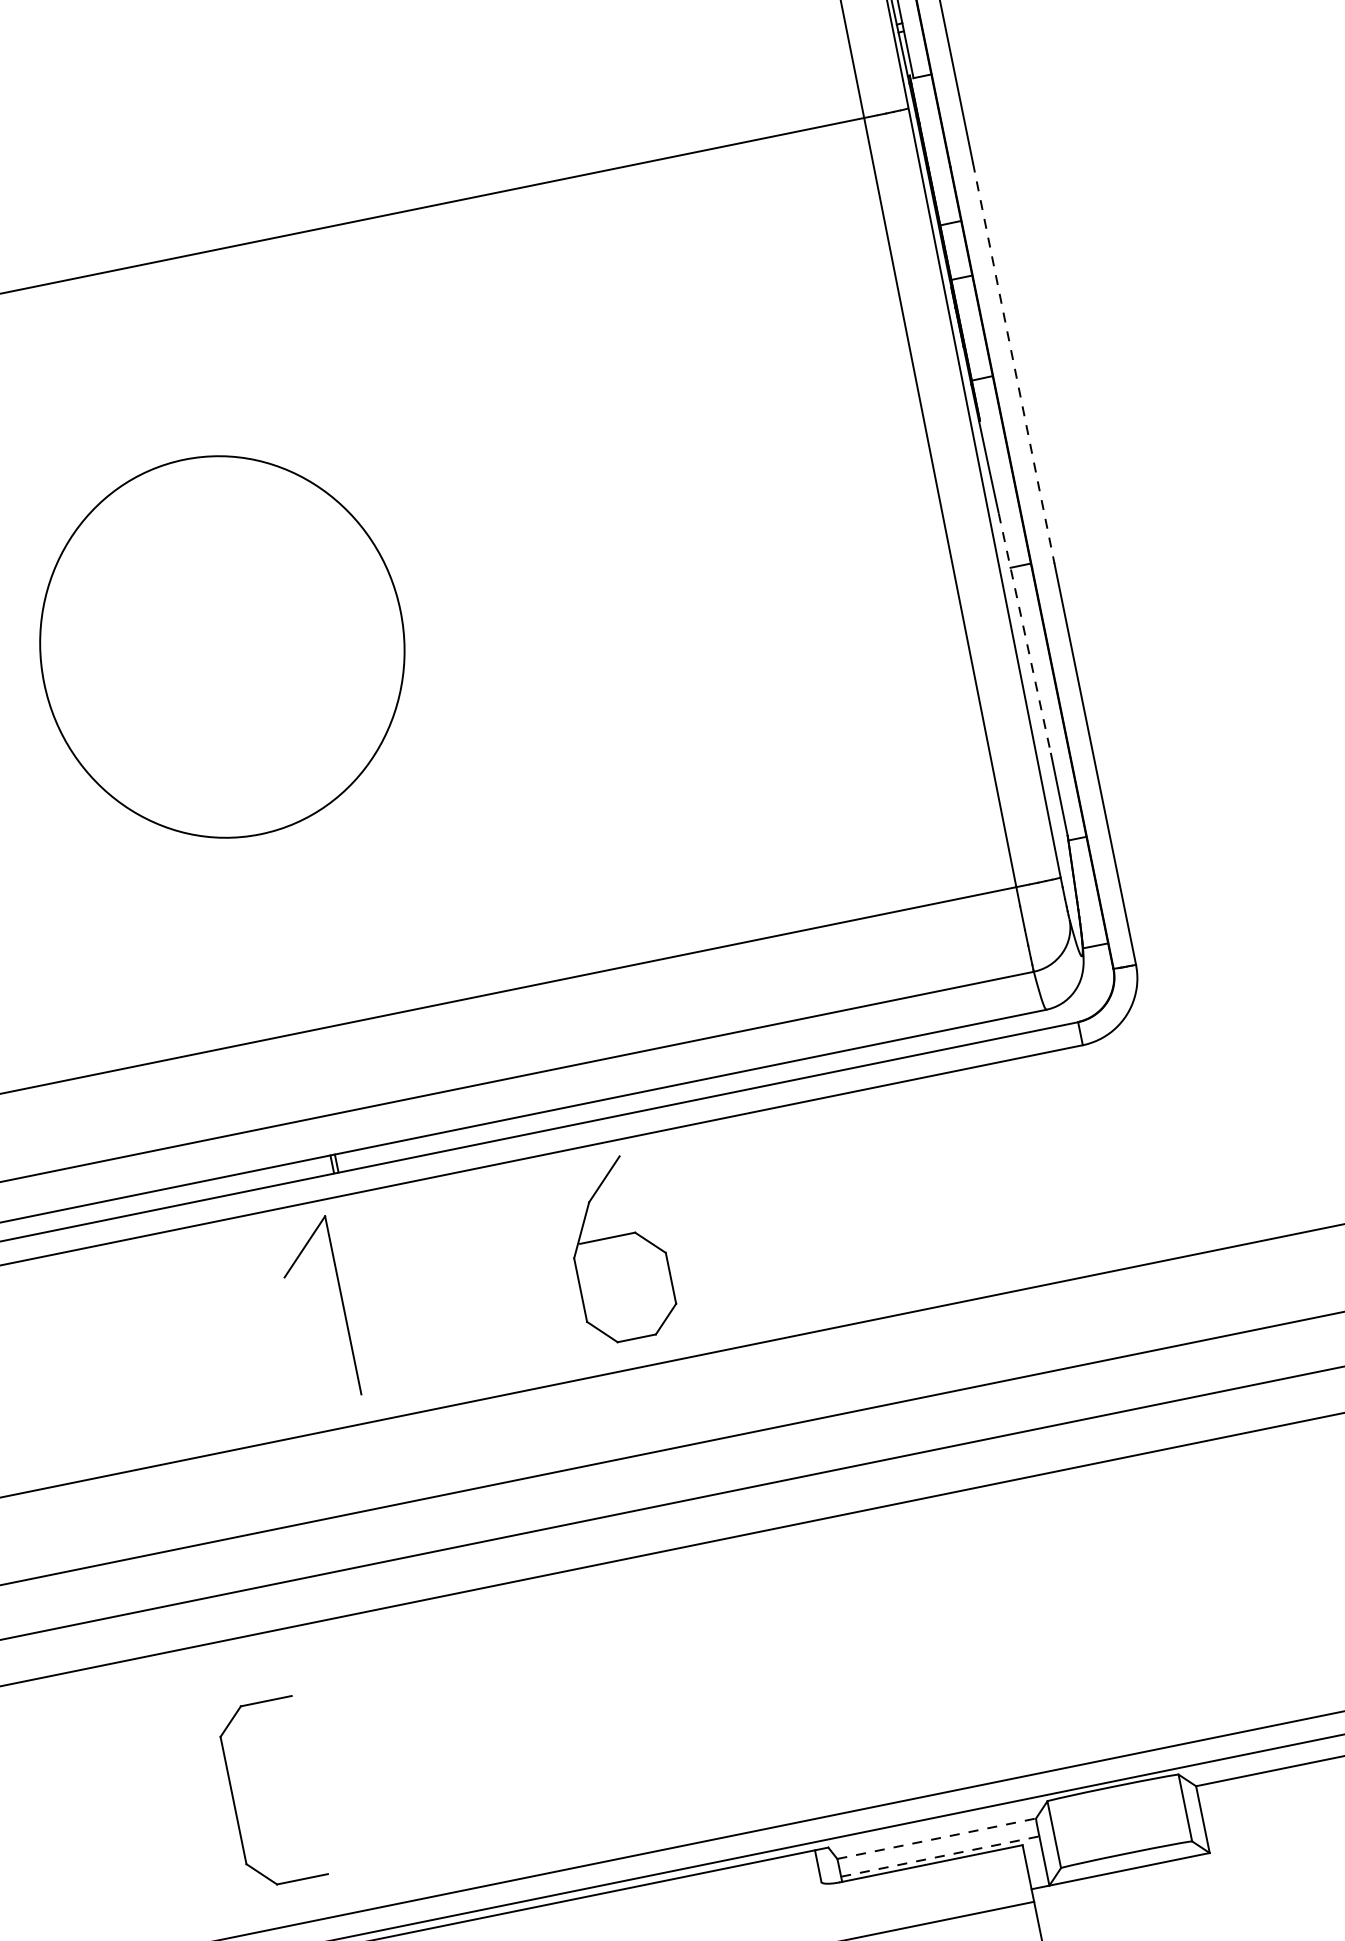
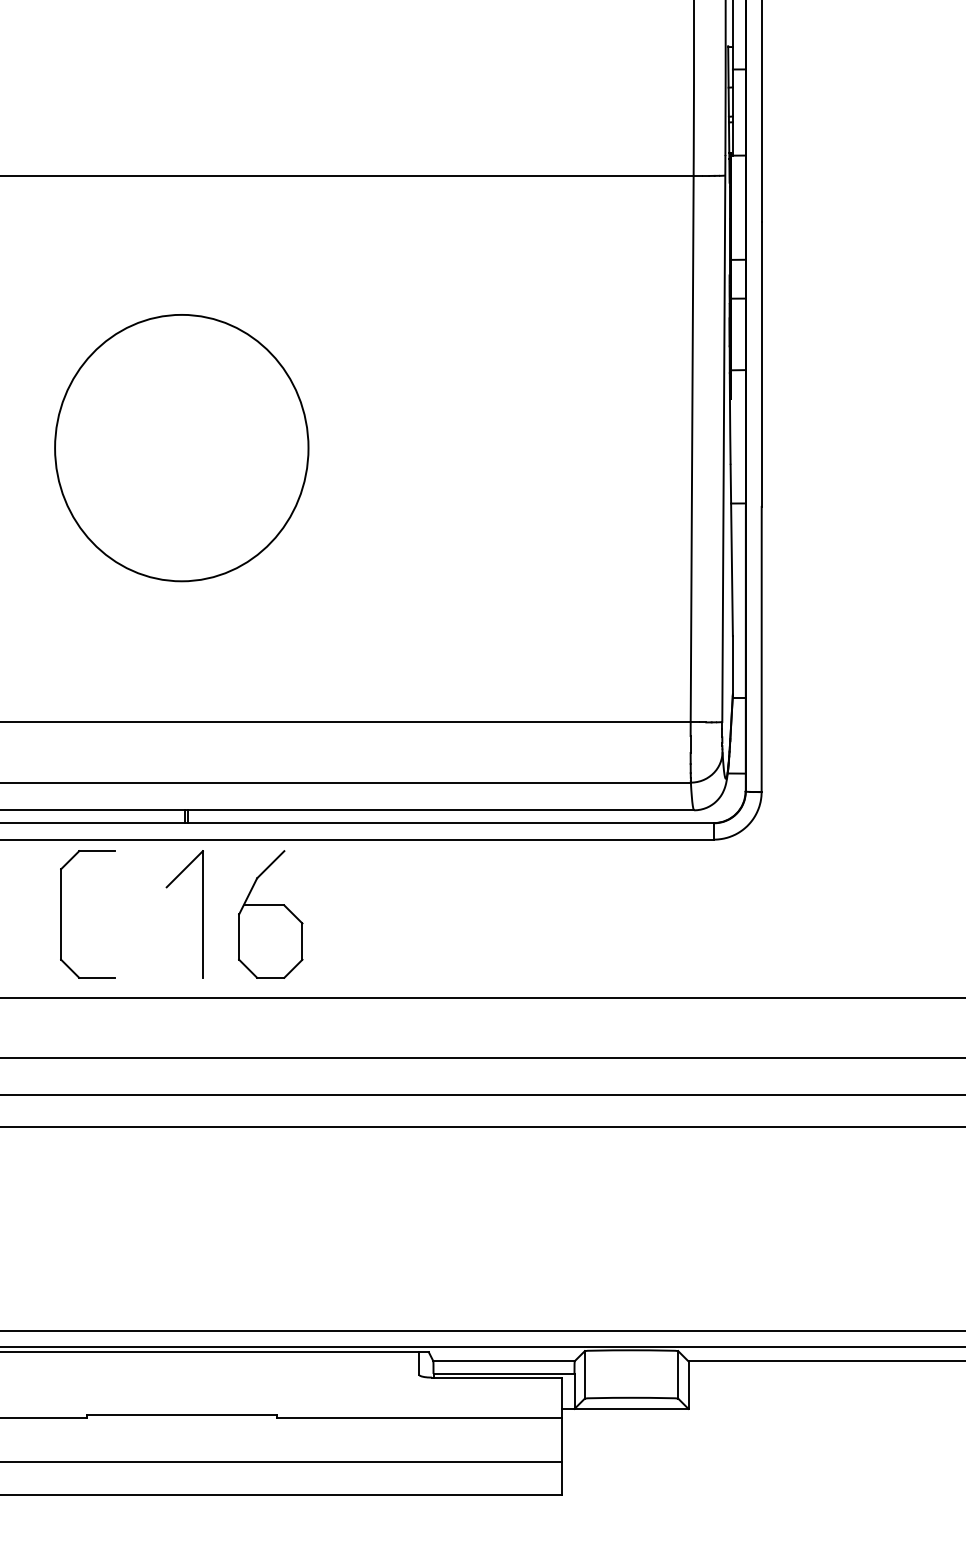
line: (1013, 363) -> (761, 364), dashed -> solid
line: (1024, 633) -> (731, 550), dashed -> solid
part: (618, 1249) -> (270, 914), moved
part: (342, 1305) -> (202, 914), moved
part: (234, 1800) -> (61, 914), moved
line: (937, 1838) -> (504, 1361), dashed -> solid
line: (940, 1855) -> (504, 1373), dashed -> solid

